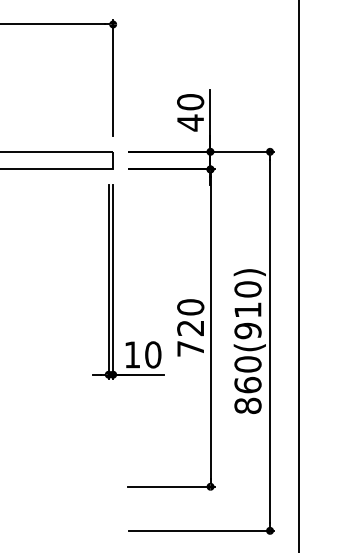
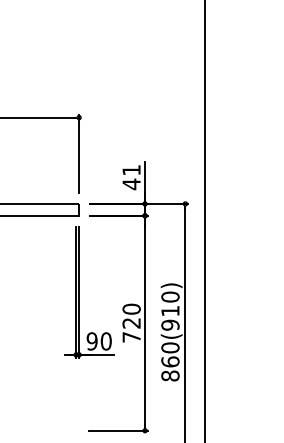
text: (190, 101) -> (131, 169), 40 -> 41
text: (131, 354) -> (91, 341), 10 -> 90

